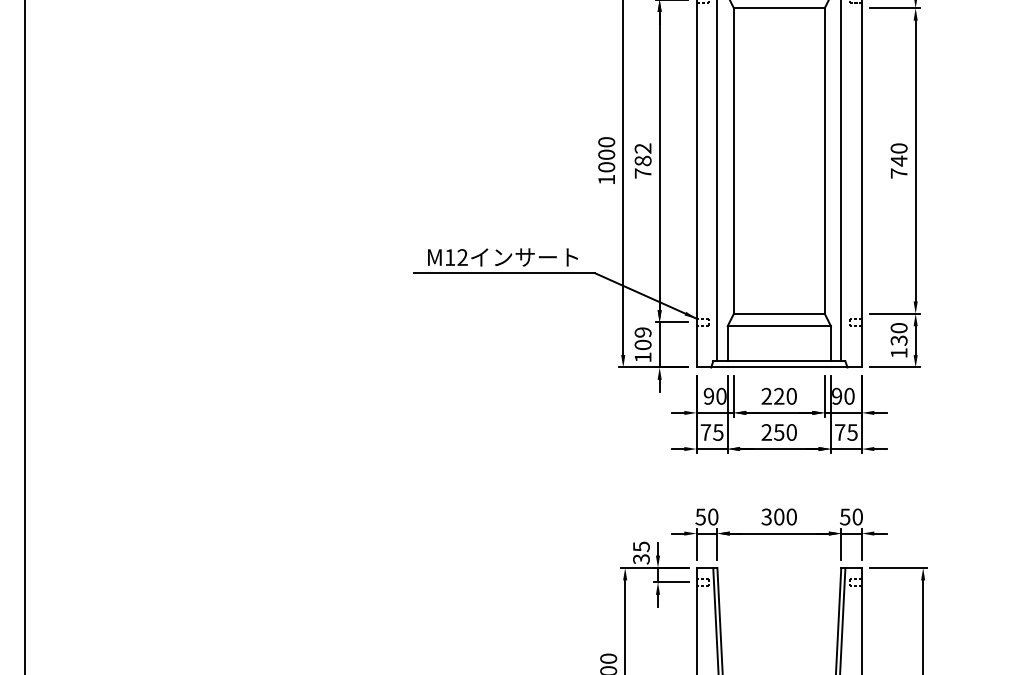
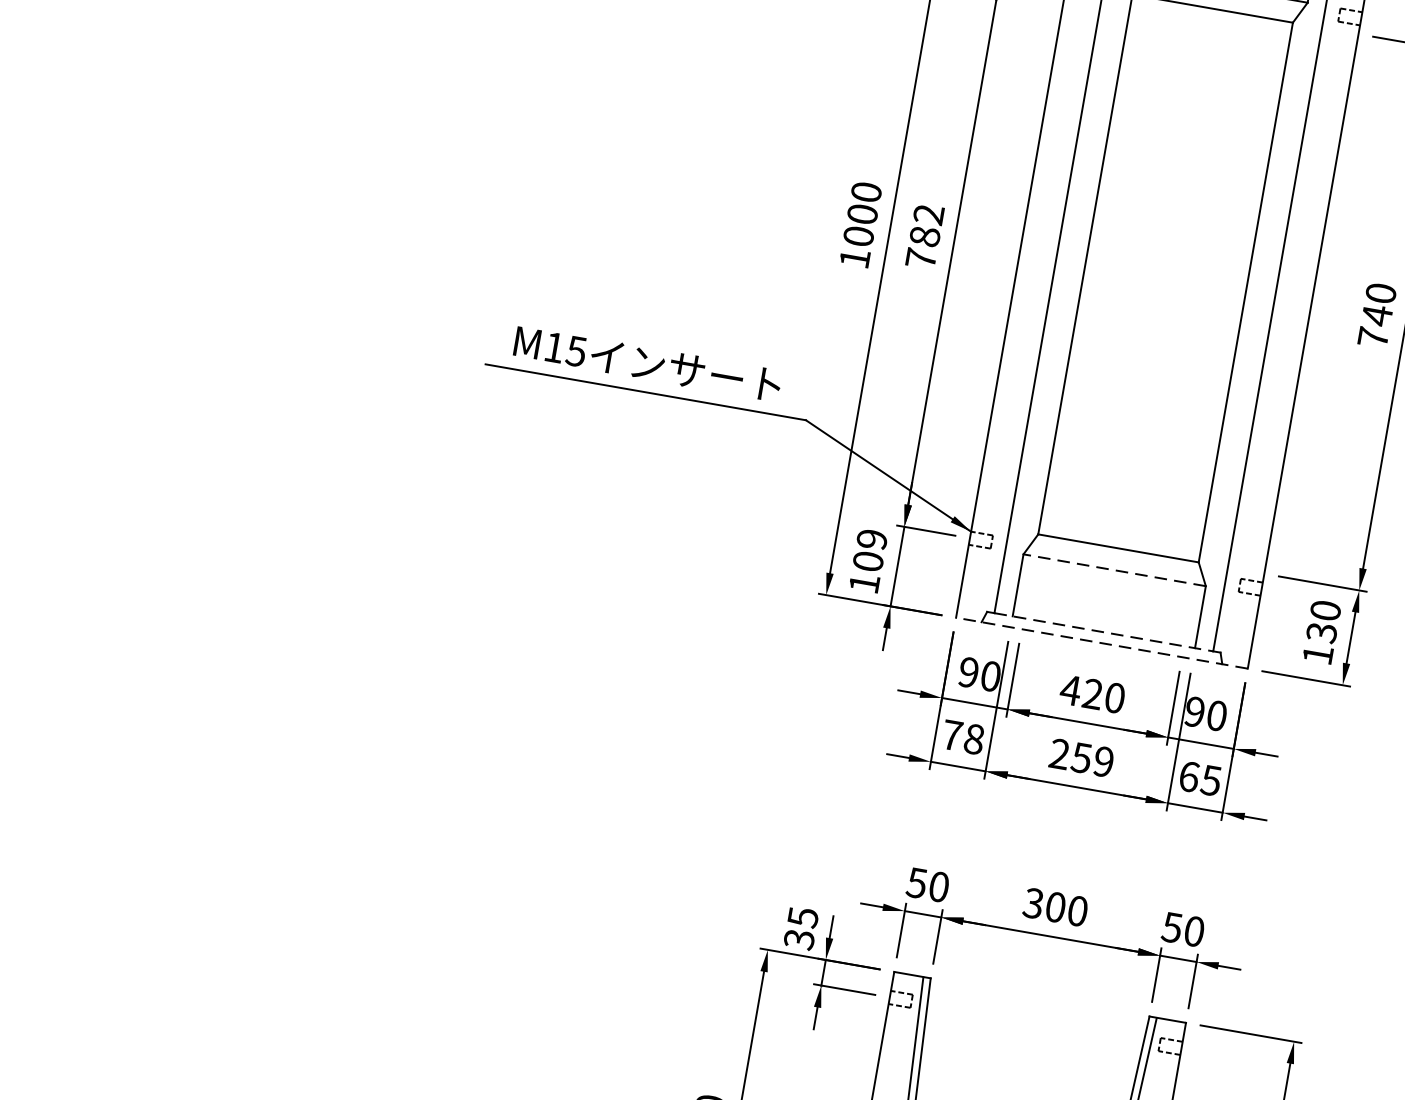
text: (462, 257) -> (576, 351), M12 -> M15
line: (779, 326) -> (1114, 570), solid -> dashed
line: (779, 361) -> (1104, 632), solid -> dashed
line: (779, 367) -> (1102, 643), solid -> dashed
text: (766, 395) -> (1070, 688), 220 -> 420
text: (718, 432) -> (974, 739), 75 -> 78
text: (791, 432) -> (1103, 761), 250 -> 259
text: (840, 432) -> (1189, 776), 75 -> 65

